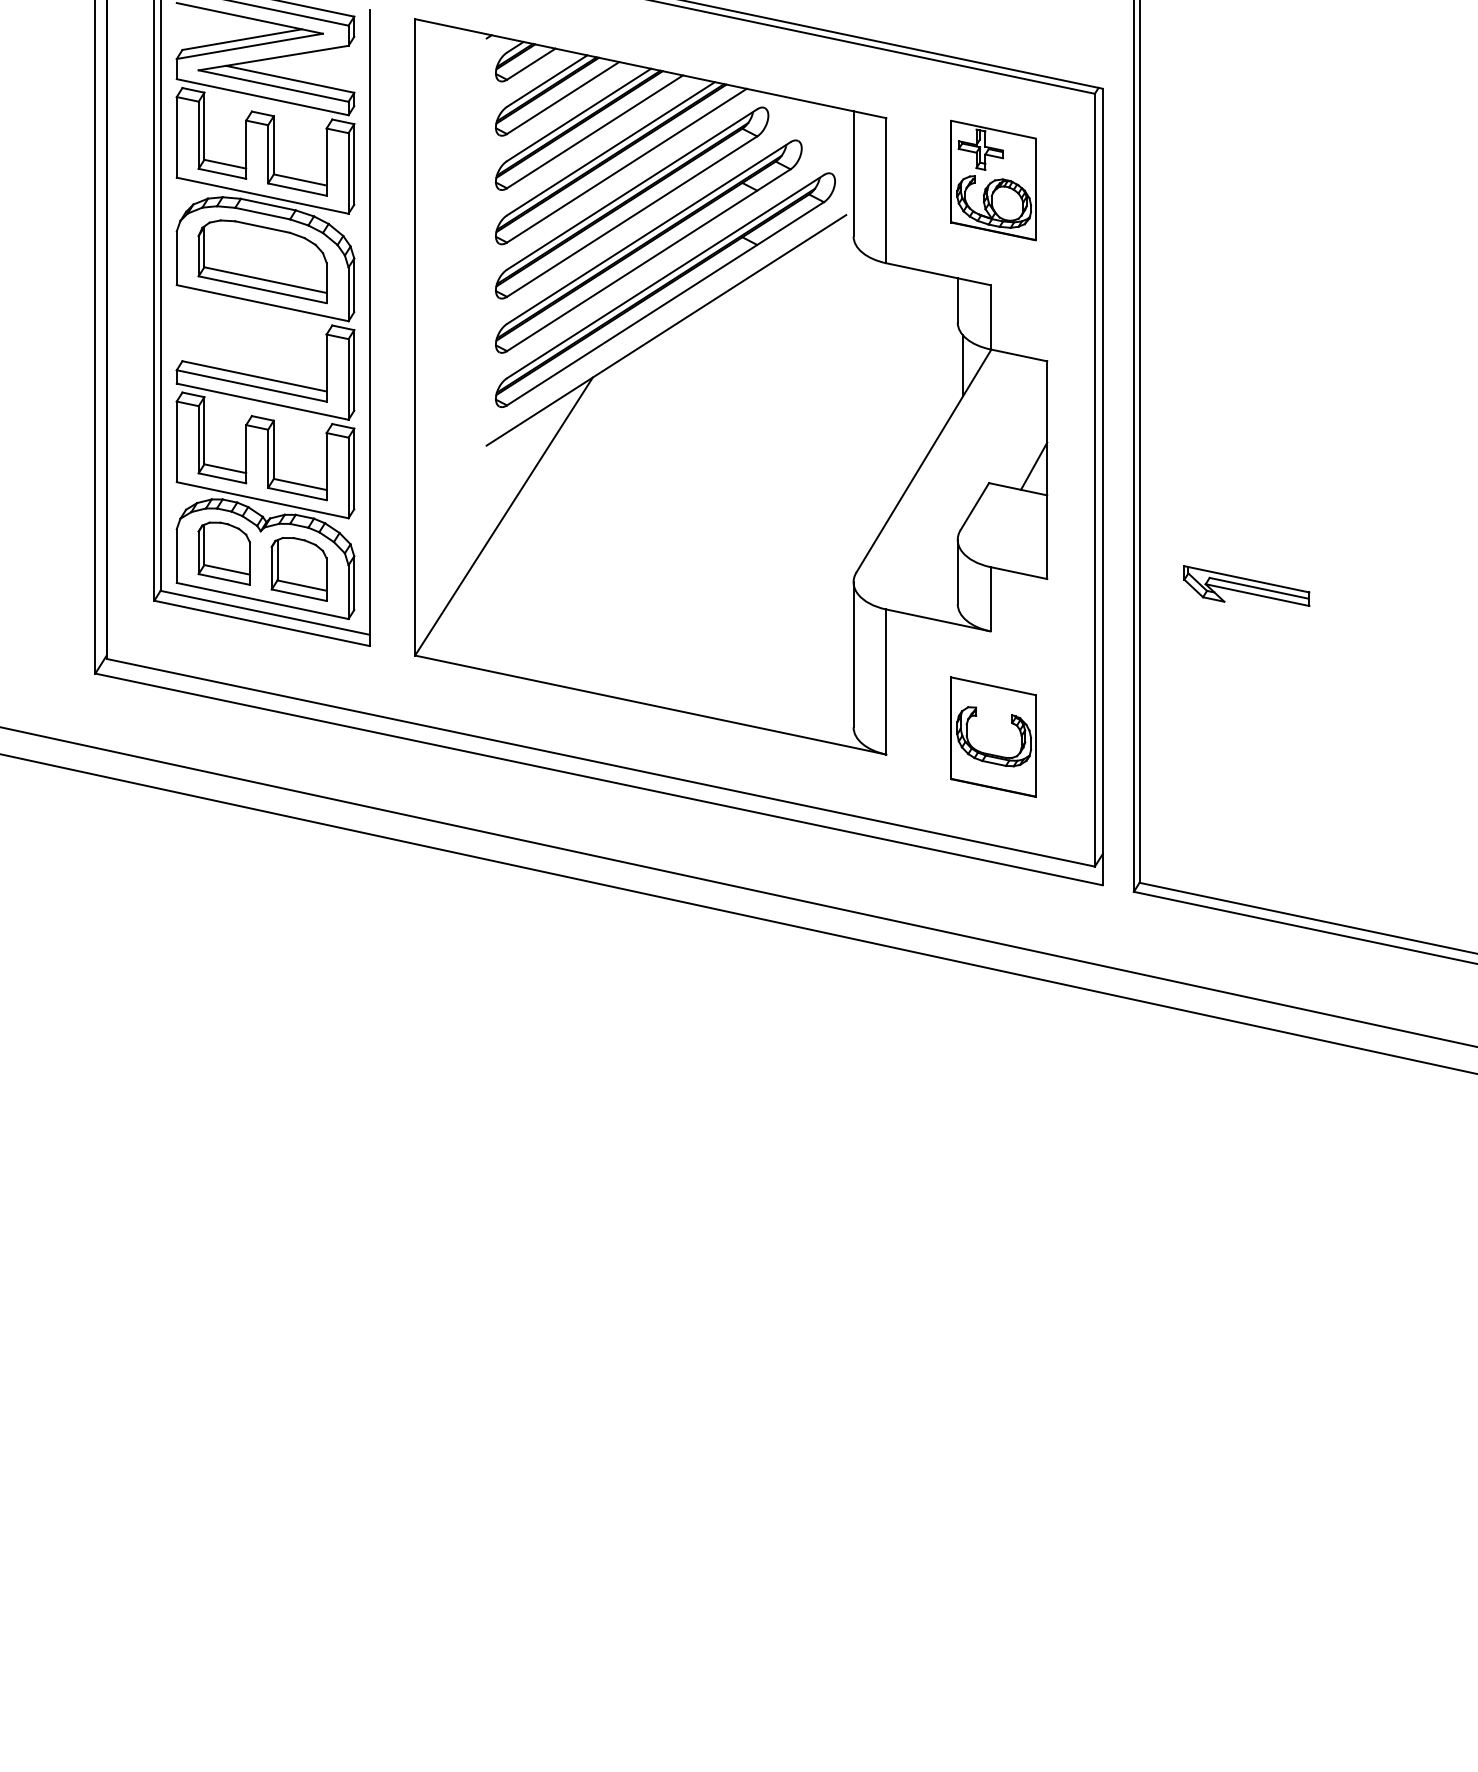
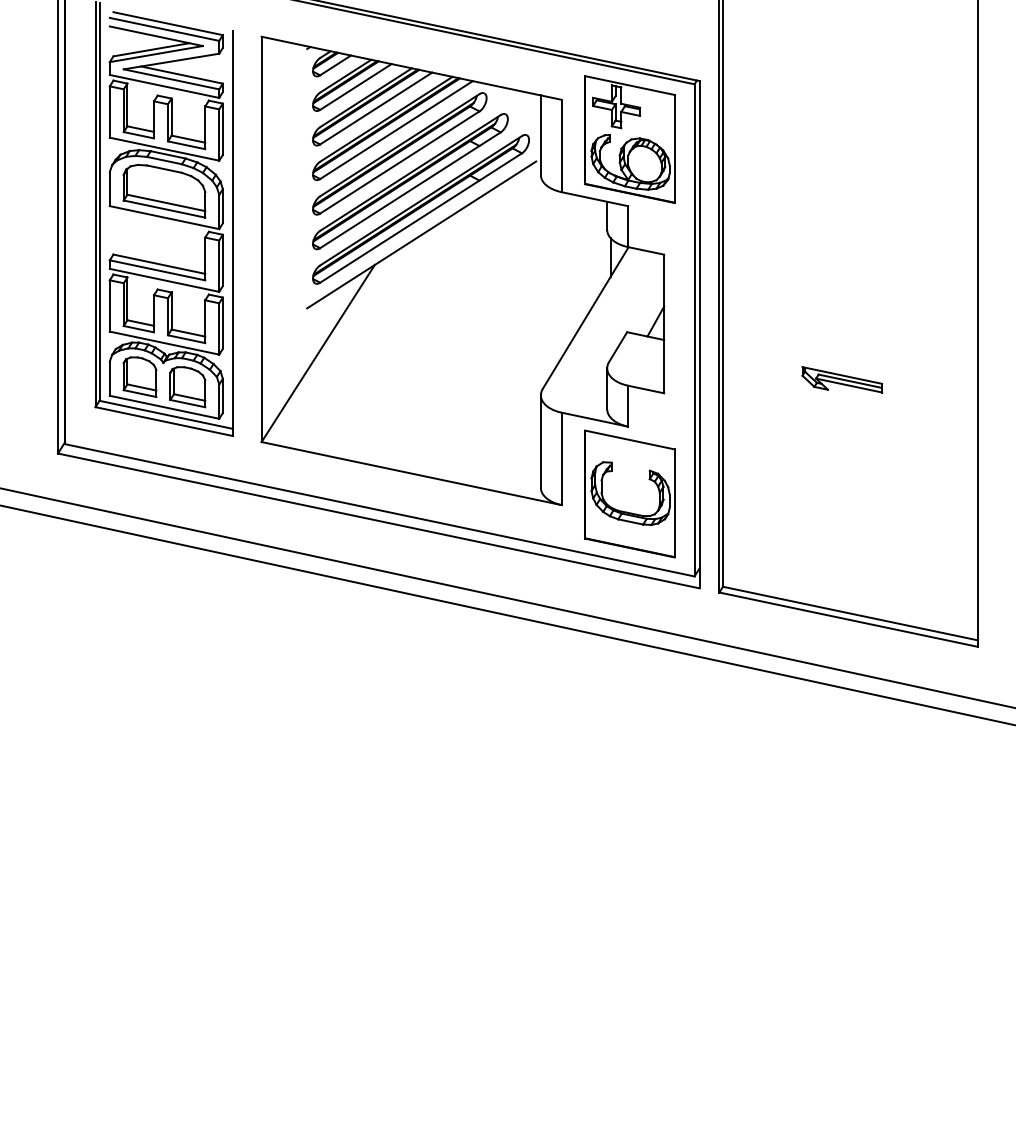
part: (992, 180) -> (629, 139), size x1.67
part: (1247, 585) -> (842, 379), moved
part: (992, 736) -> (629, 493), size x1.67

